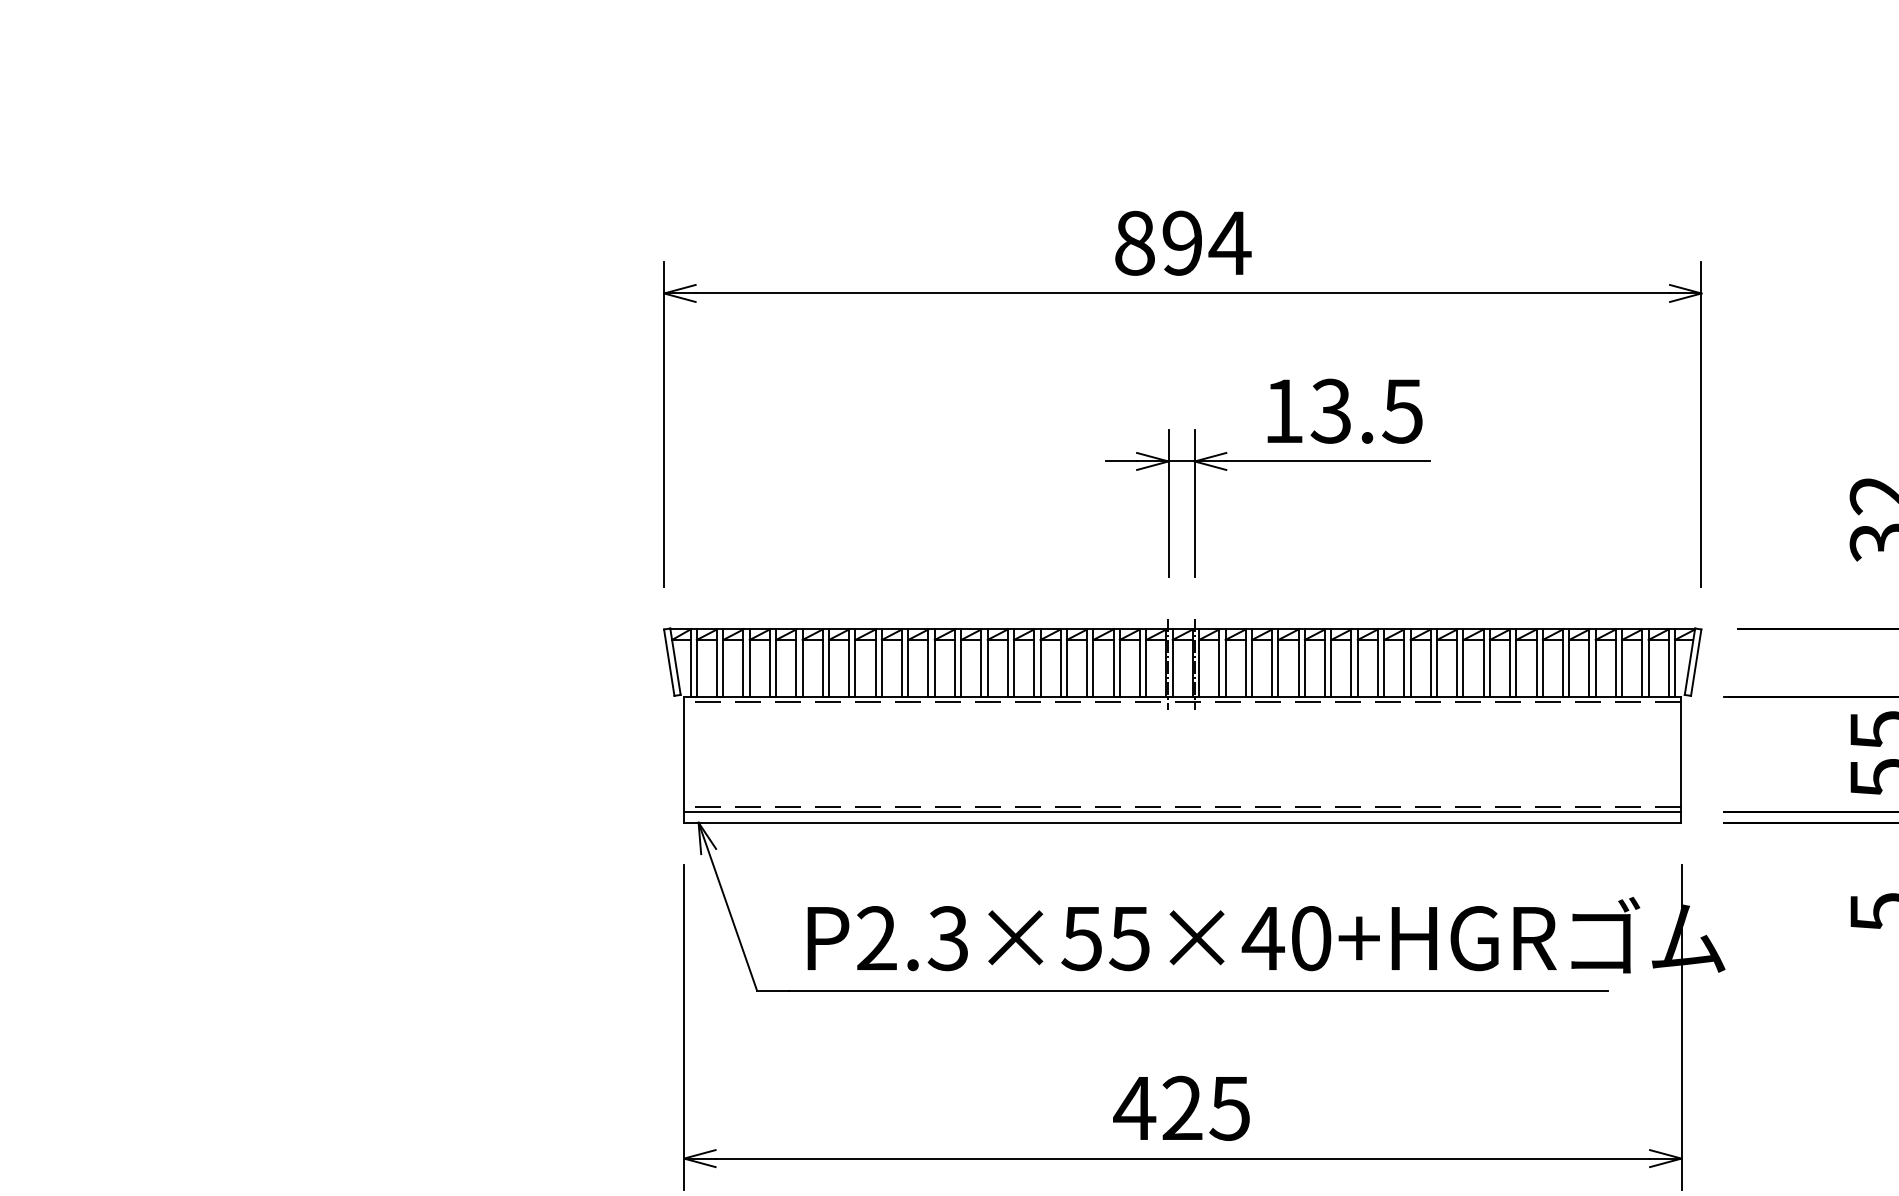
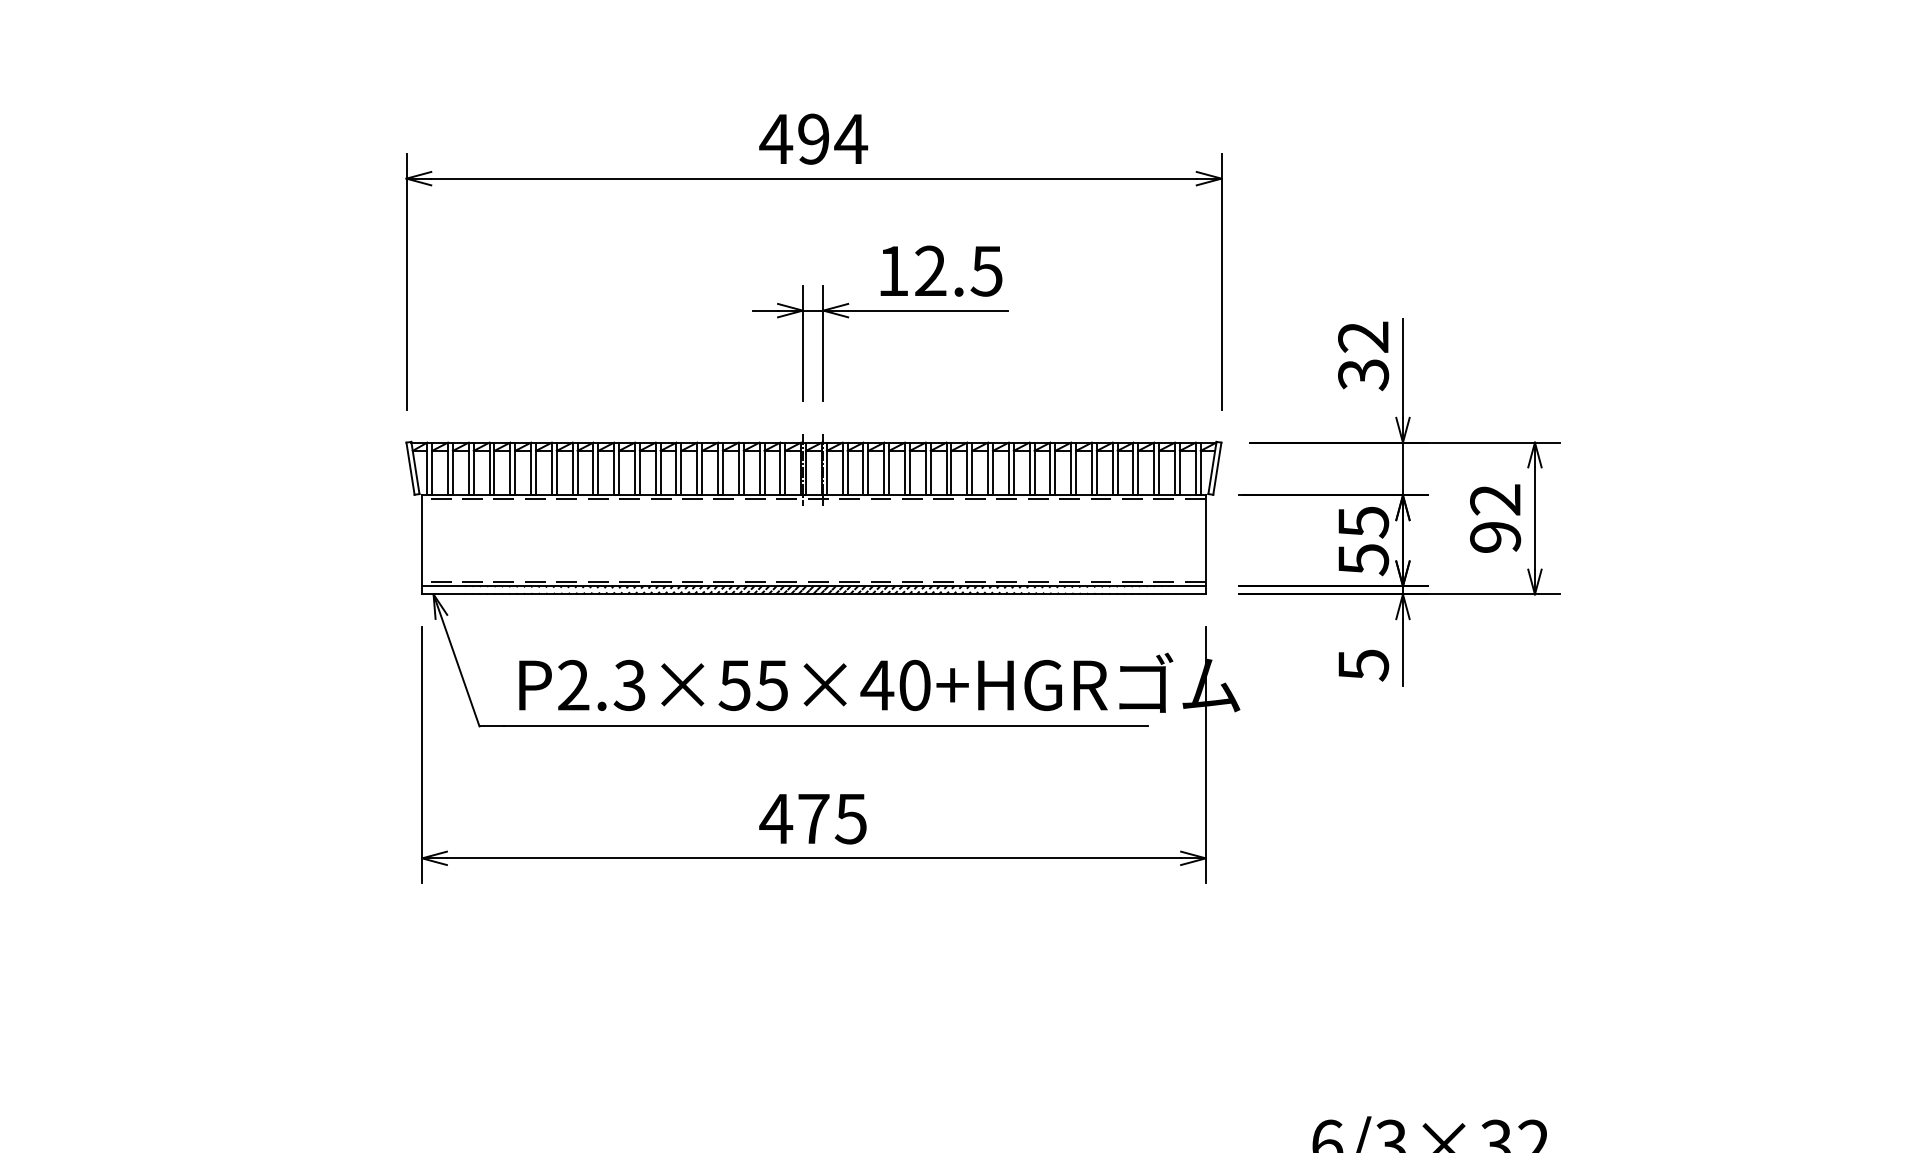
text: (1135, 242) -> (776, 138), 894 -> 494
text: (1331, 411) -> (930, 271), 13.5 -> 12.5
hatch: (1185, 817) -> (816, 590), added
text: (1182, 1107) -> (813, 818), 425 -> 475

